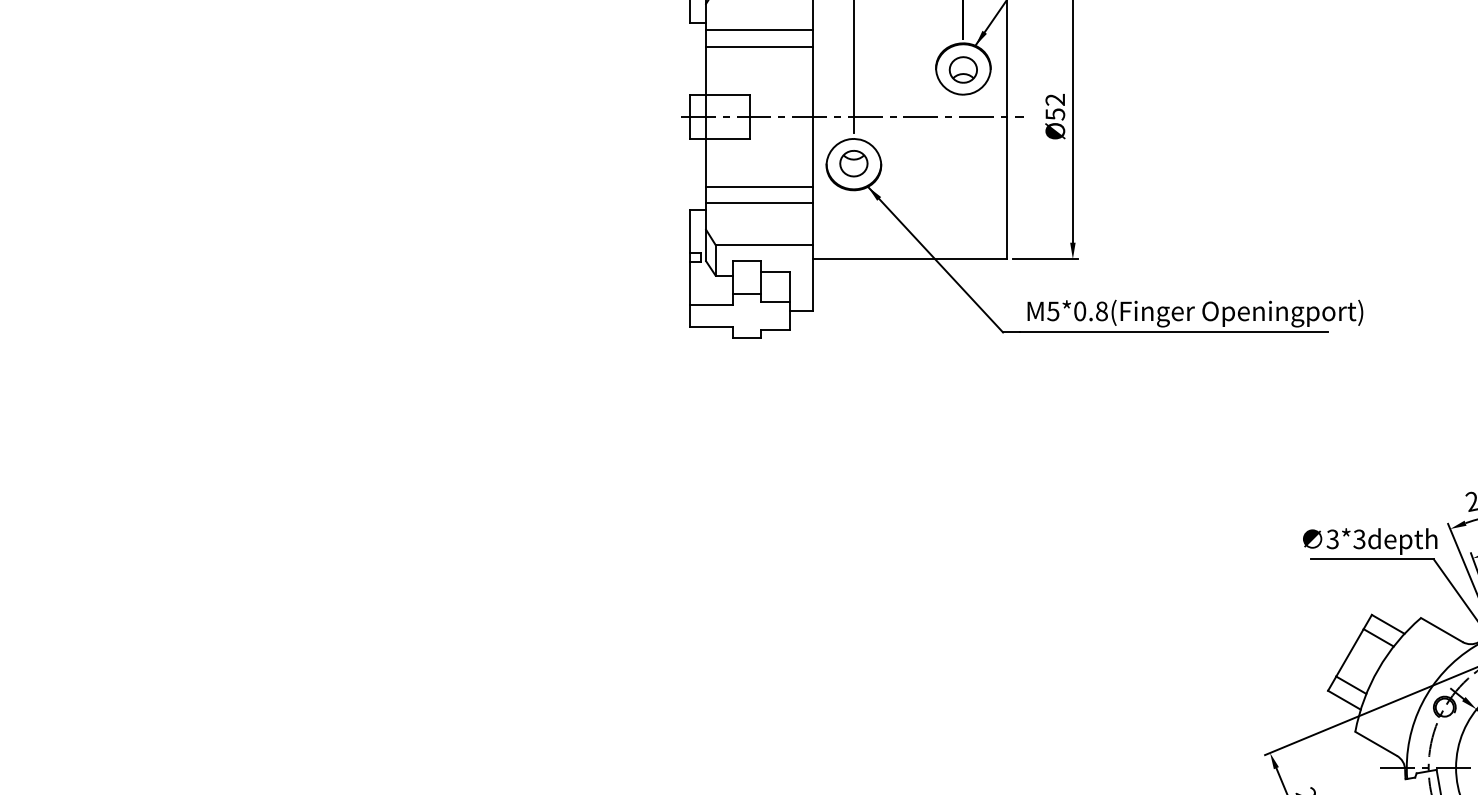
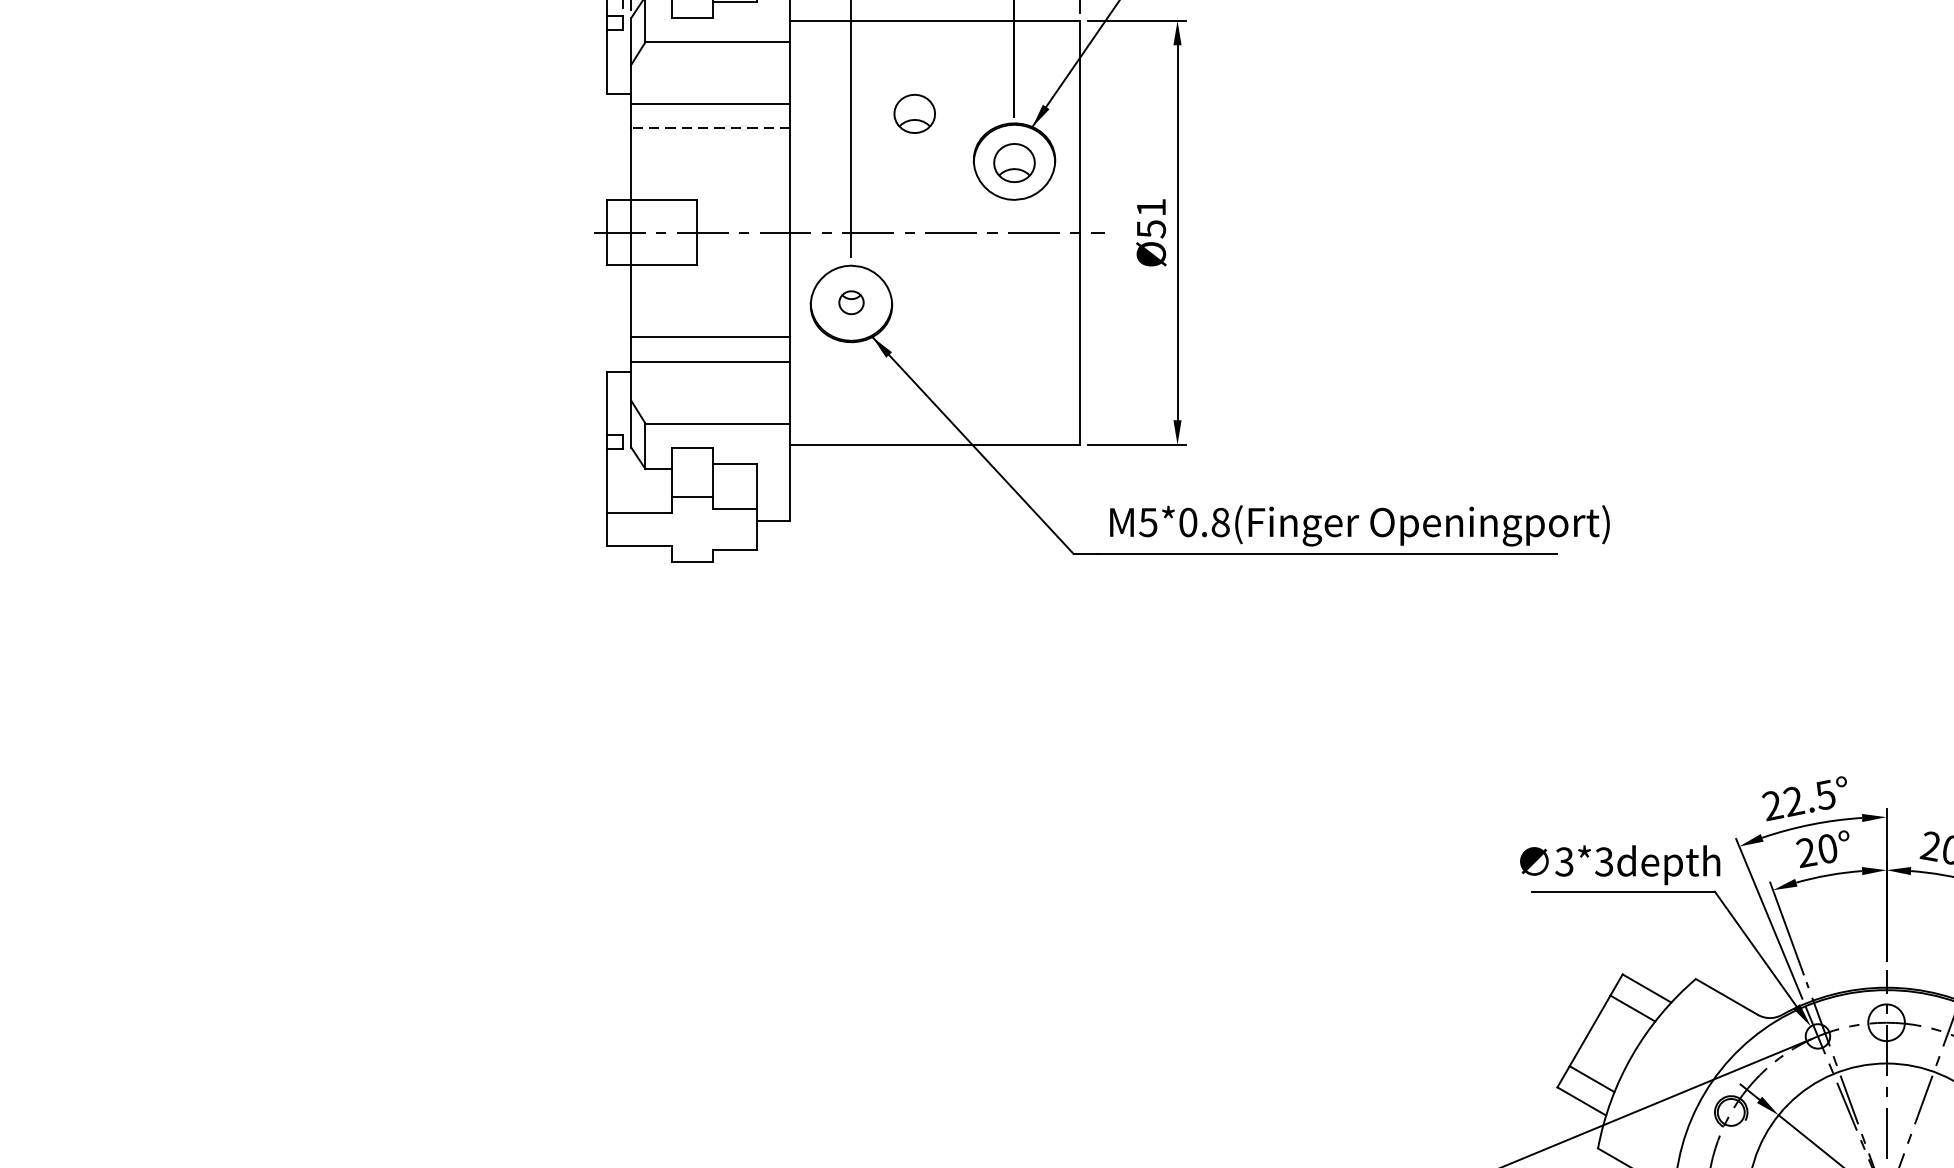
part: (895, 36) -> (913, 113), added
line: (758, 46) -> (709, 128), solid -> dashed
text: (1054, 99) -> (1150, 207), Ø52 -> Ø51
part: (853, 163) -> (850, 302), size x0.6

